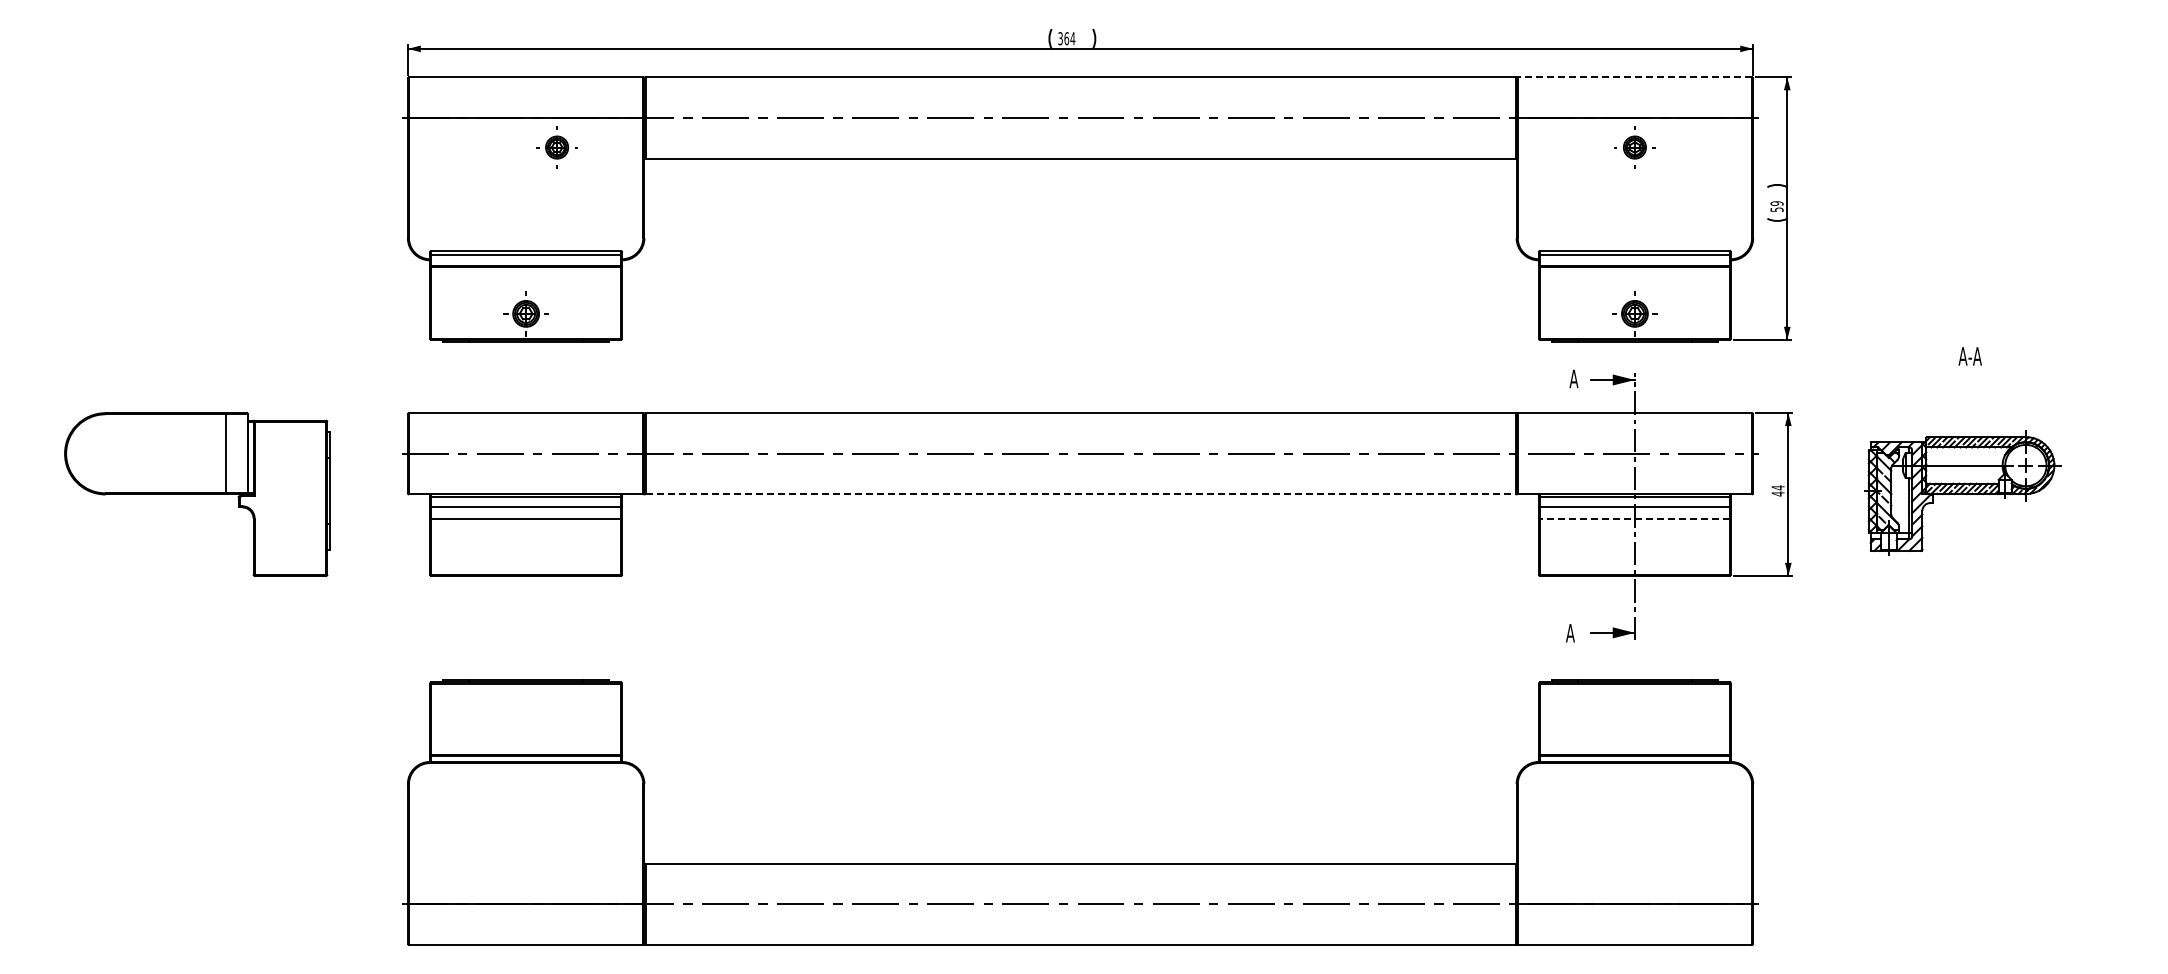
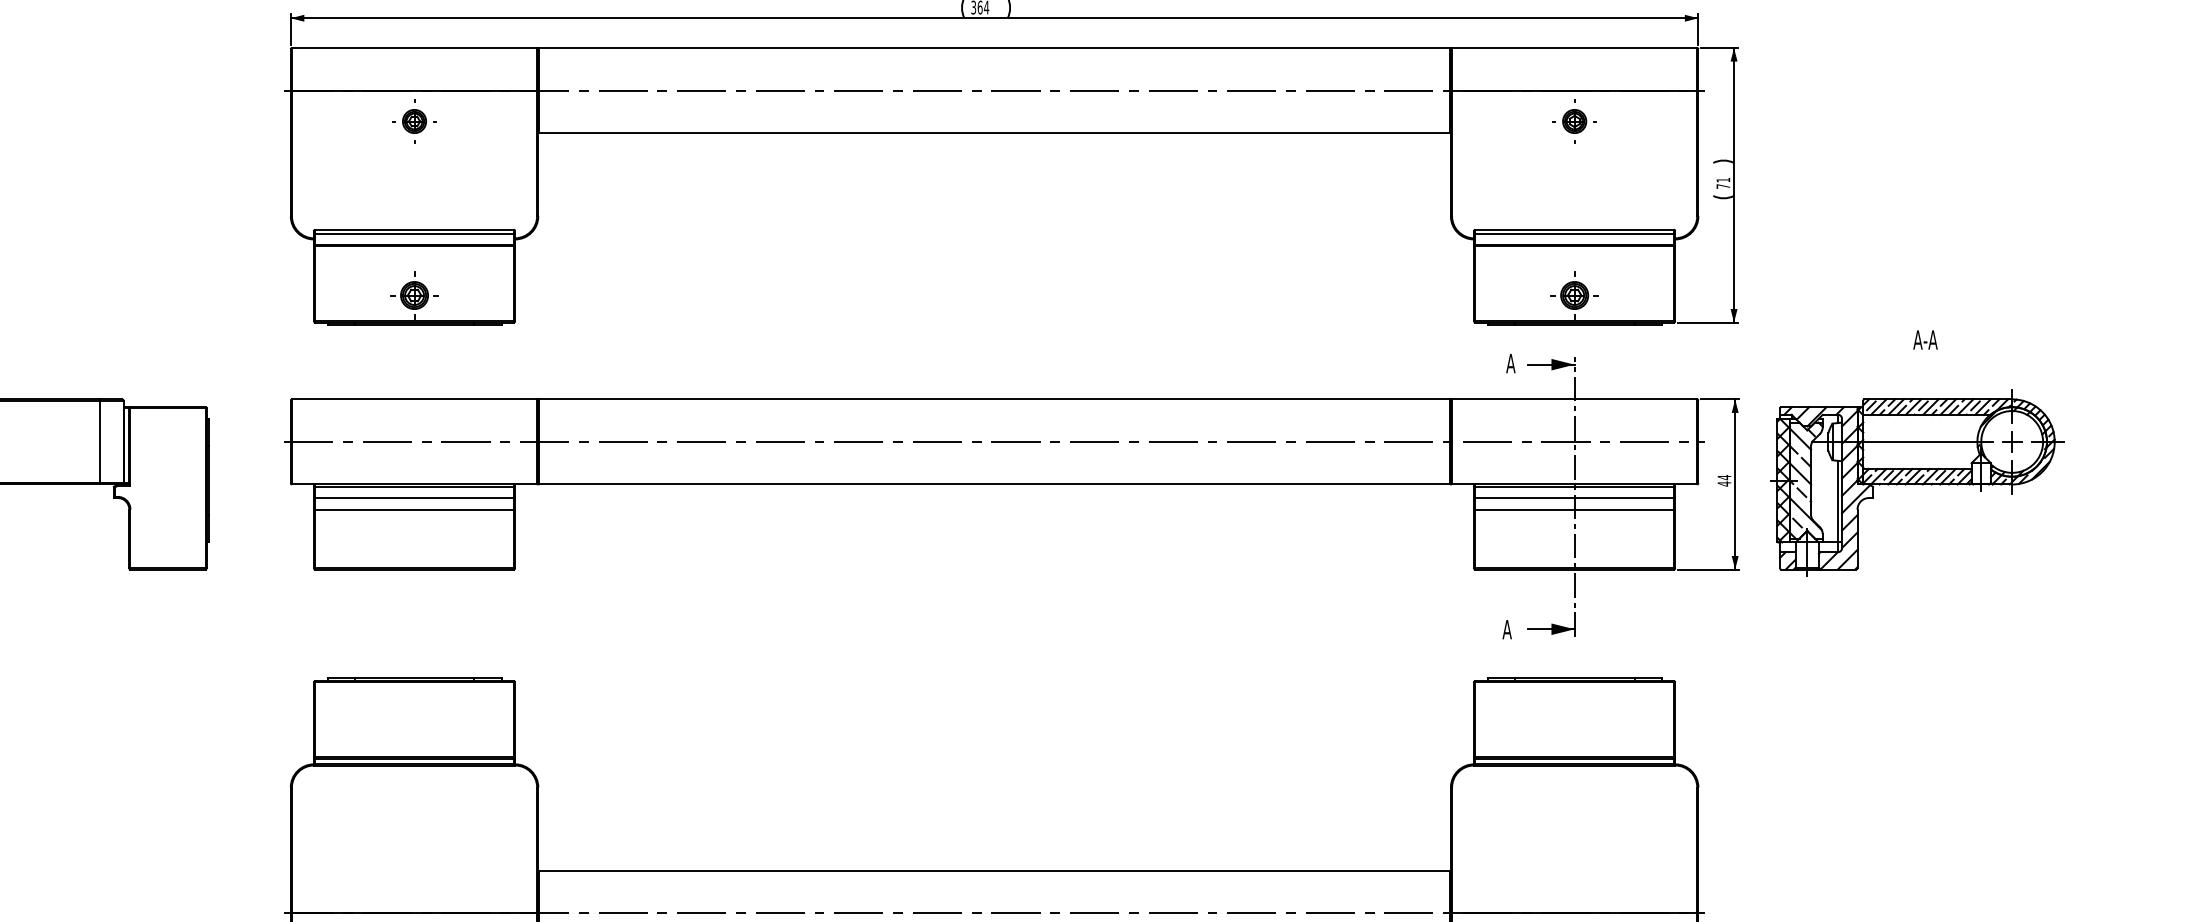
line: (1634, 77) -> (1574, 48), dashed -> solid
part: (556, 147) -> (413, 121), moved
text: (1776, 206) -> (1722, 183), 59 -> 71
part: (1962, 492) -> (1917, 482), size x1.43
line: (1081, 494) -> (995, 484), dashed -> solid
line: (1634, 518) -> (1574, 509), dashed -> solid

